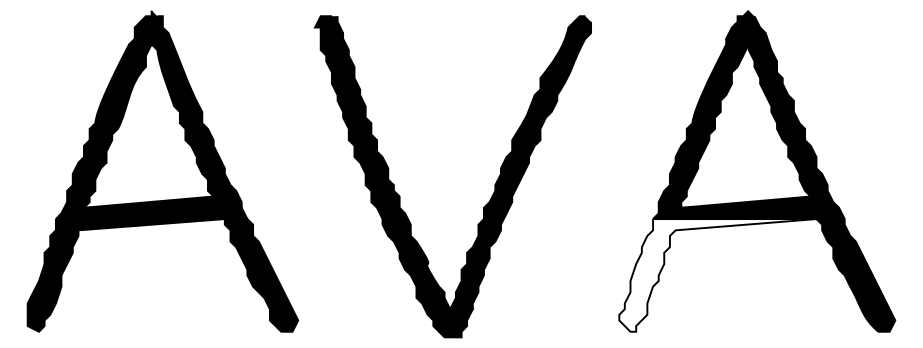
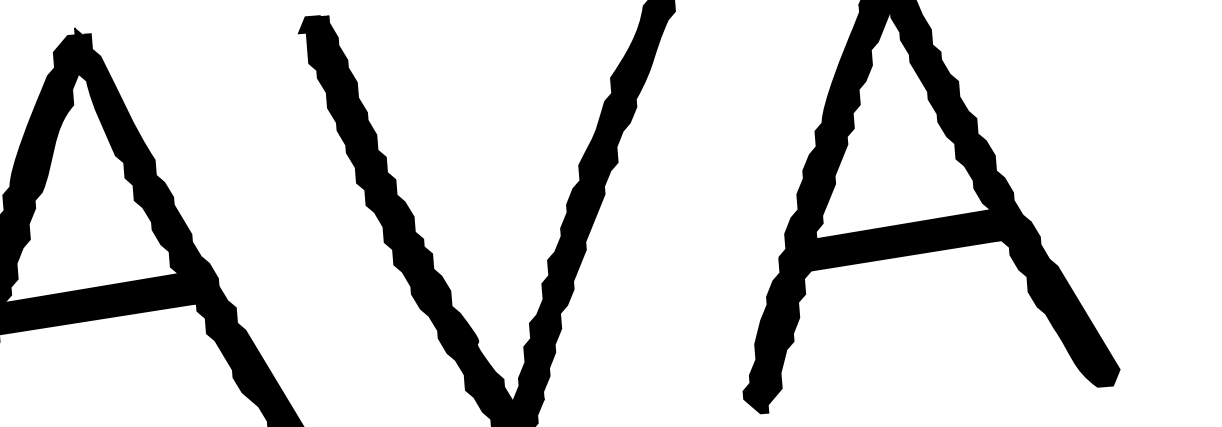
fill: (717, 275) -> (872, 327), added

